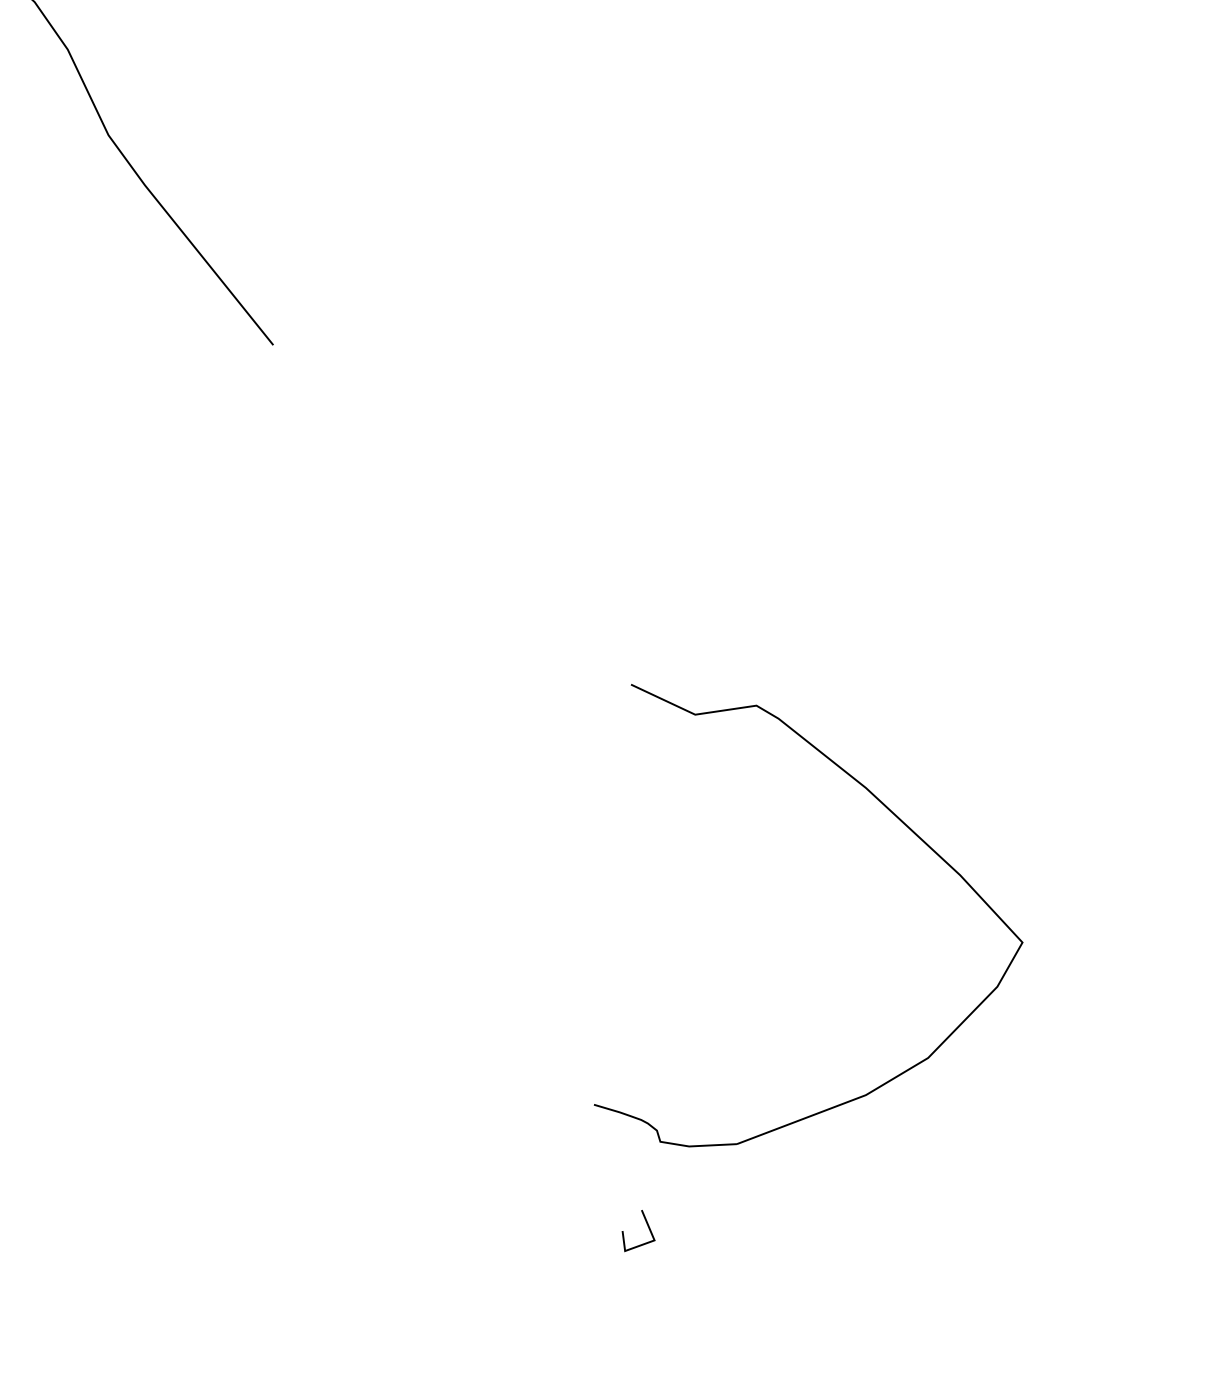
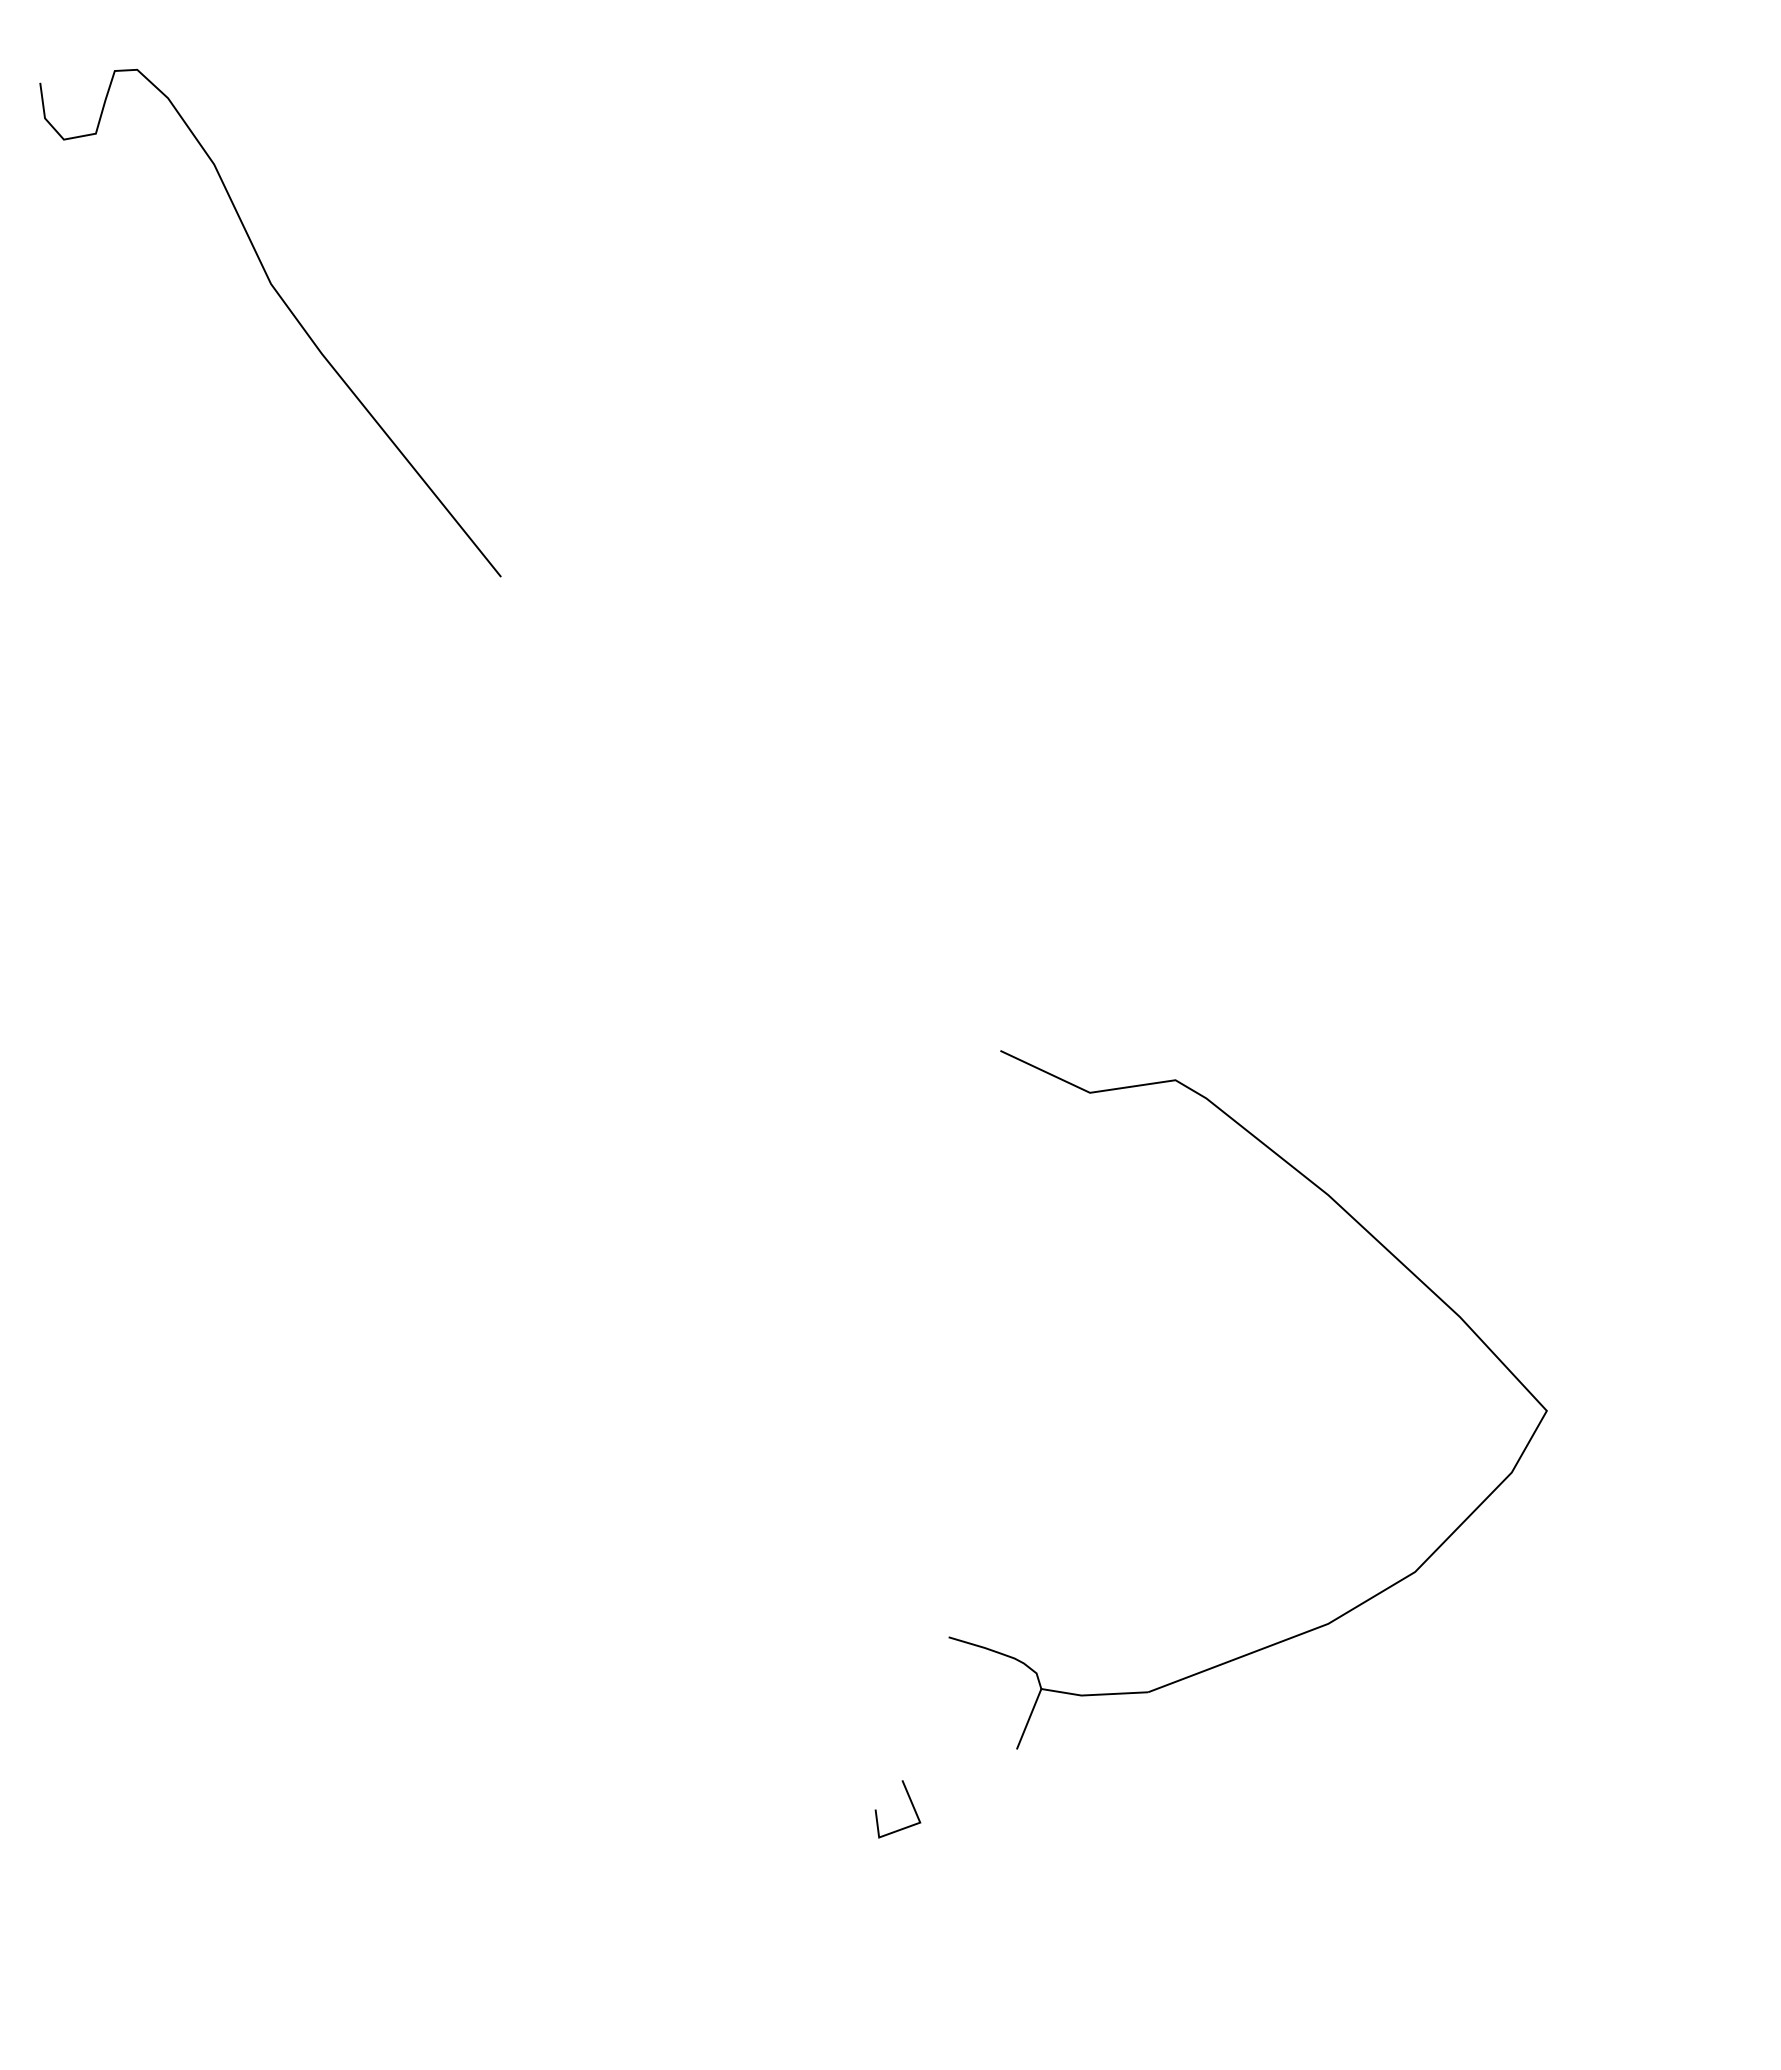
line: (651, 1162) -> (1029, 1718), added
line: (647, 1225) -> (910, 1802), moved

